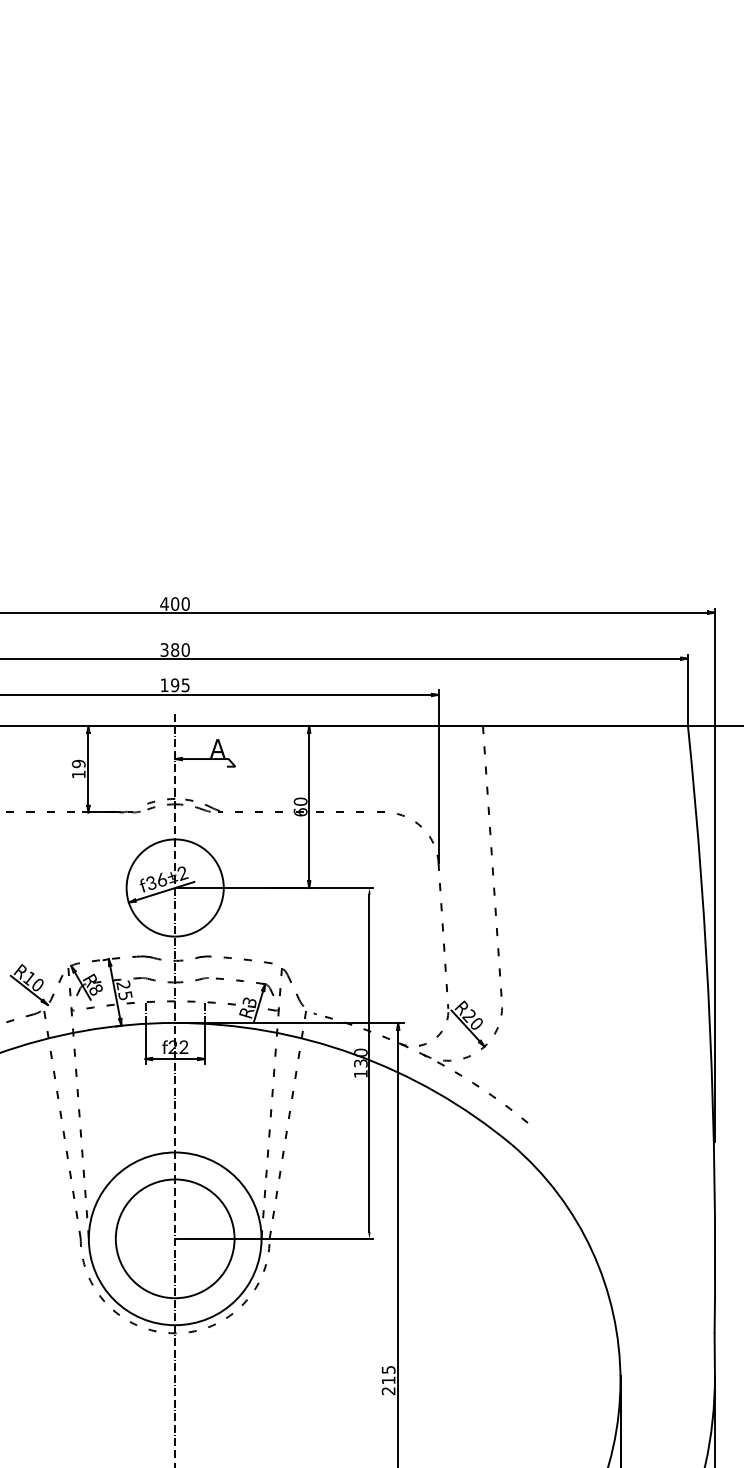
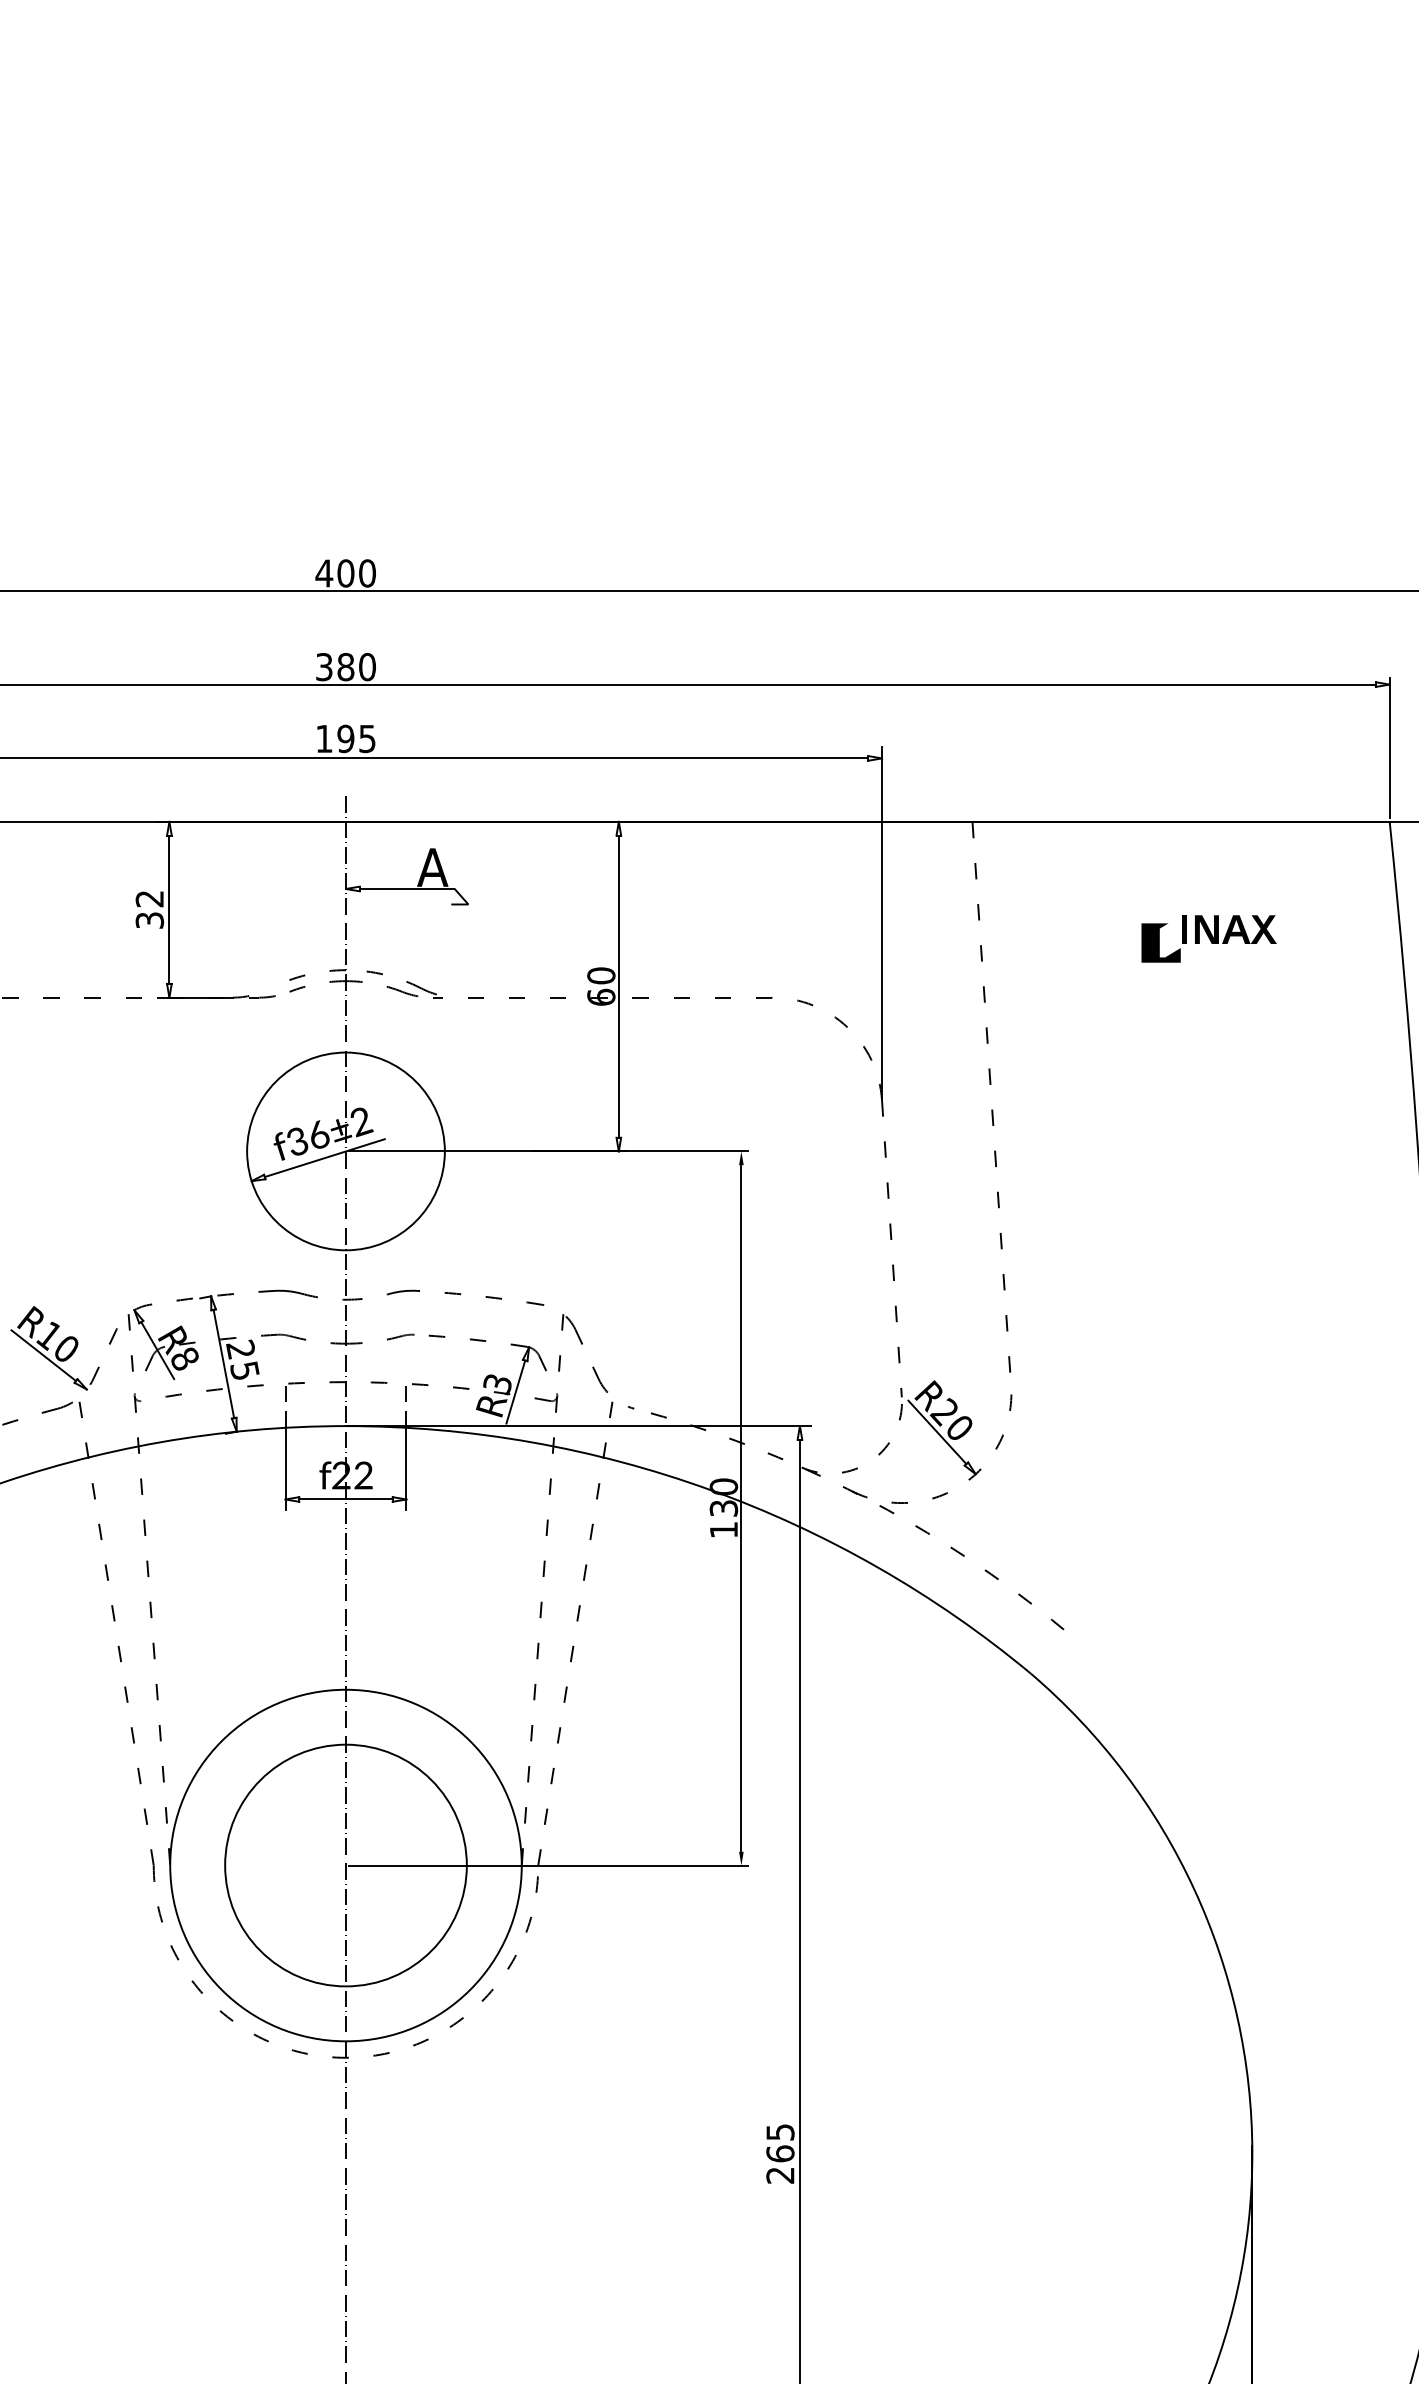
text: (78, 768) -> (149, 908), 19 -> 32
part: (599, 783) -> (1209, 938), added
text: (388, 1380) -> (780, 2153), 215 -> 265

